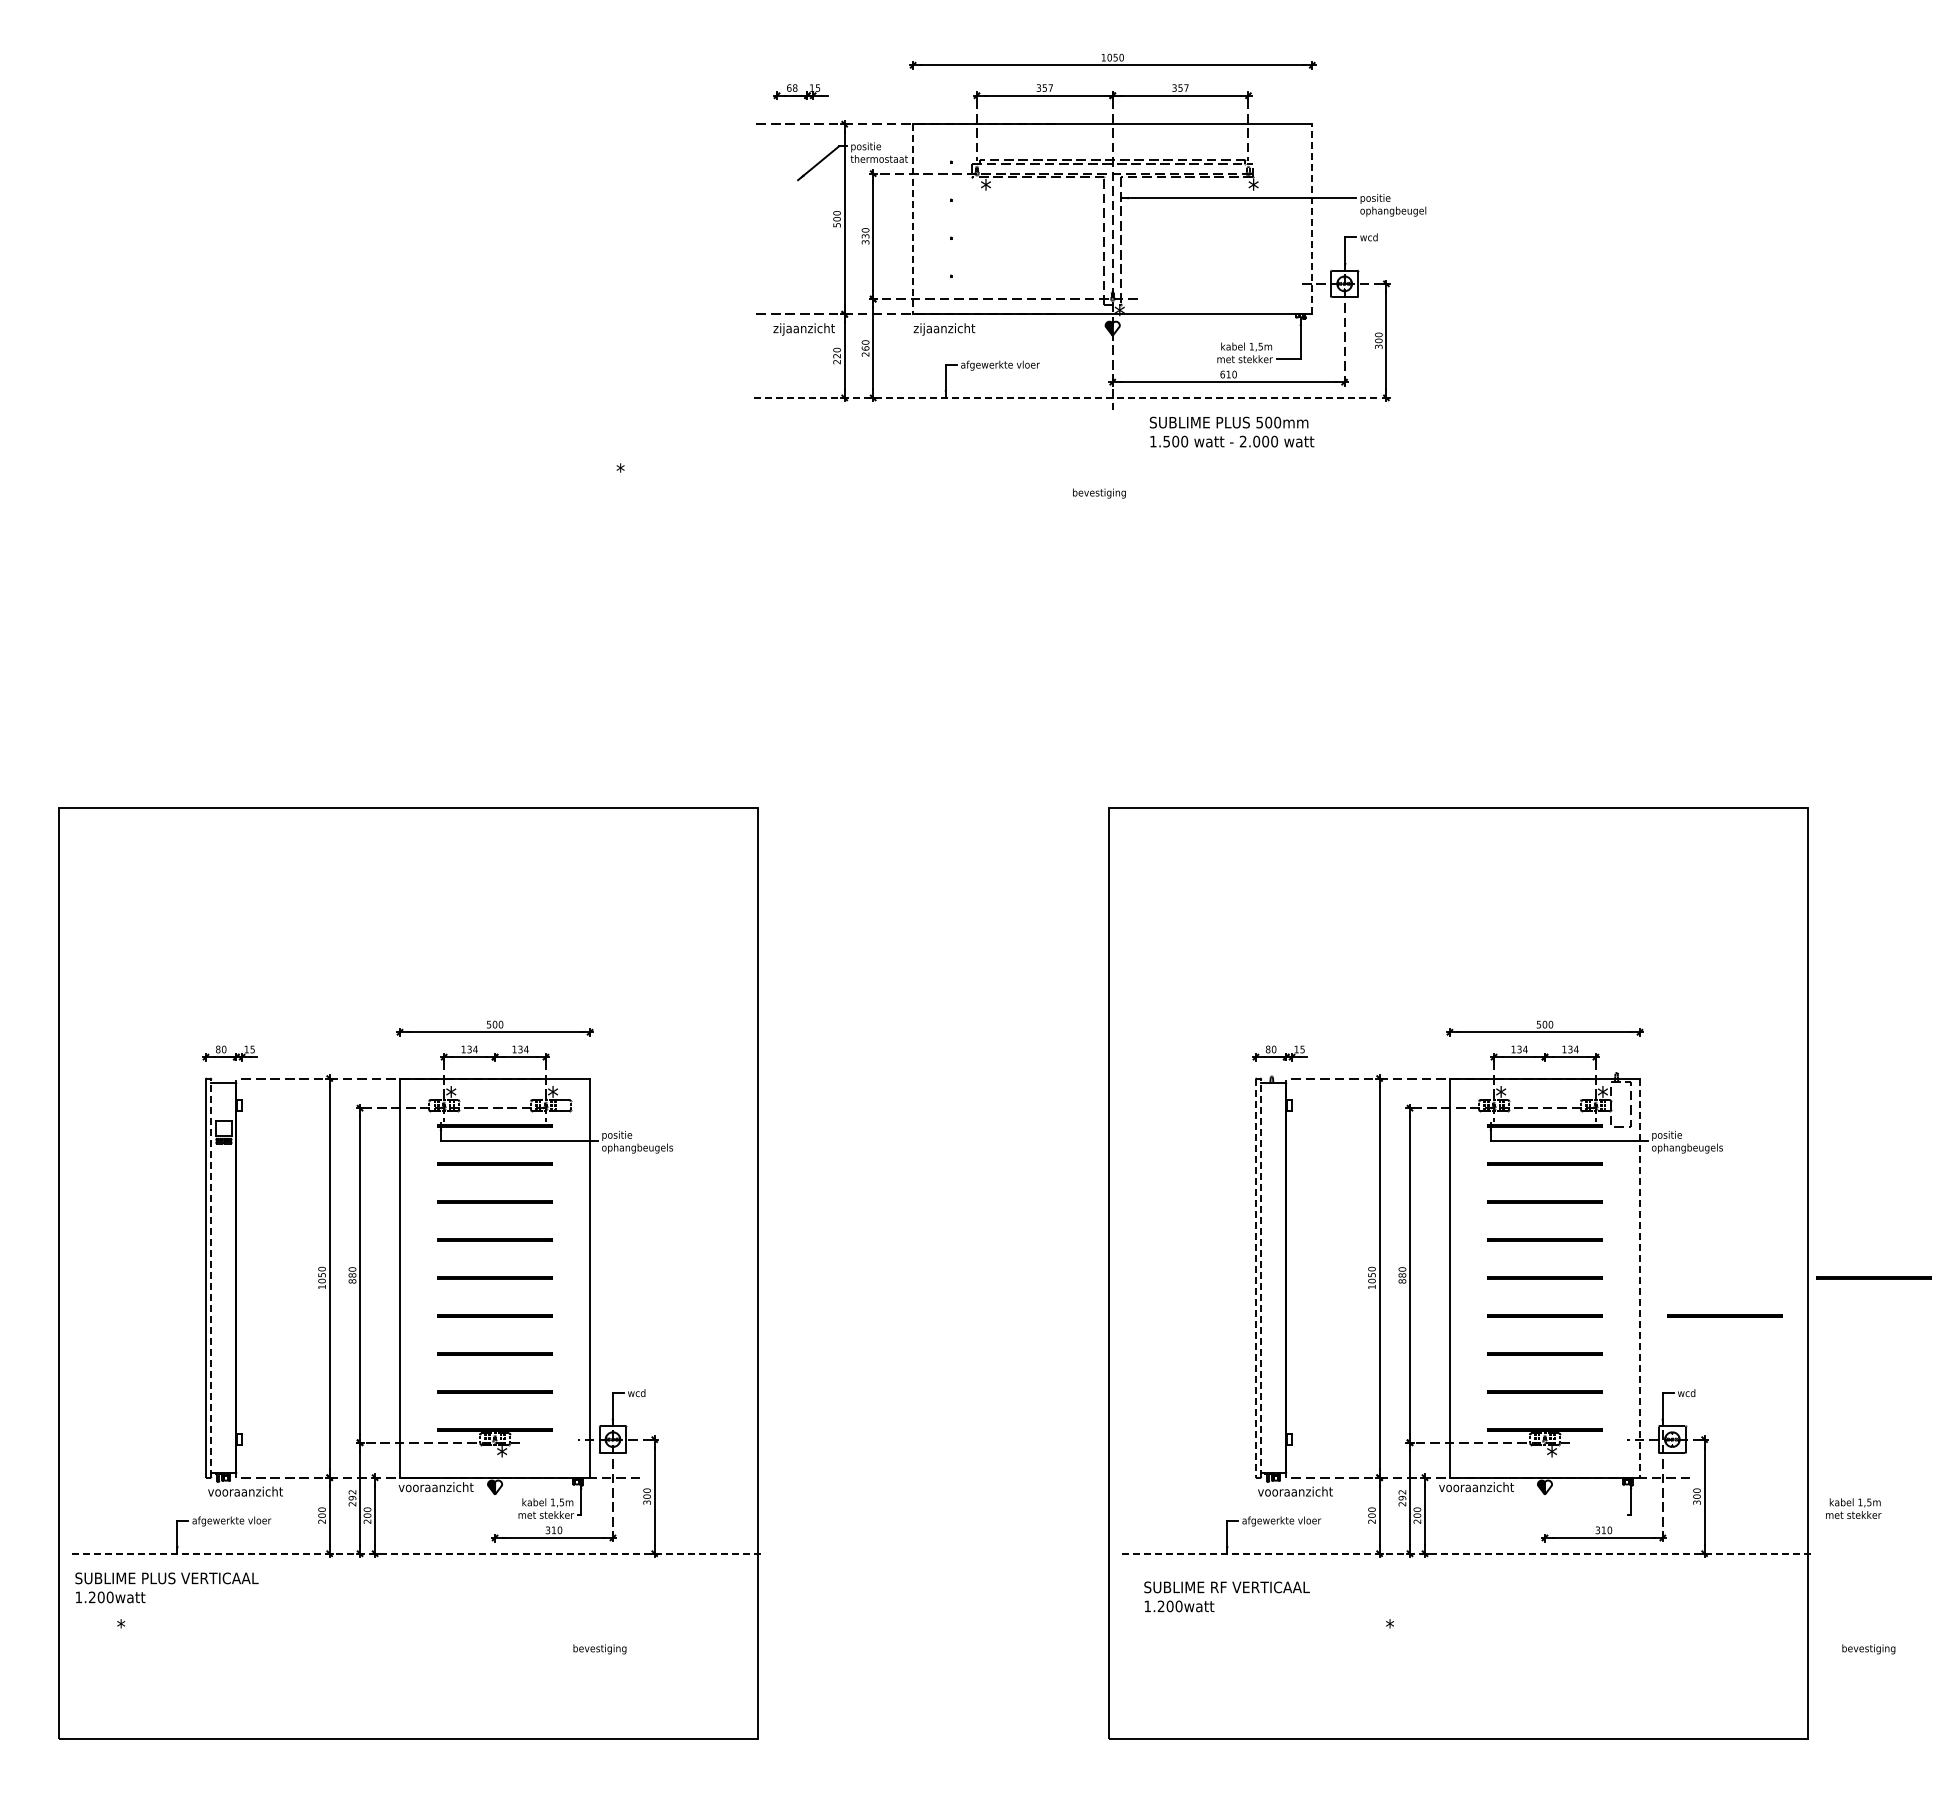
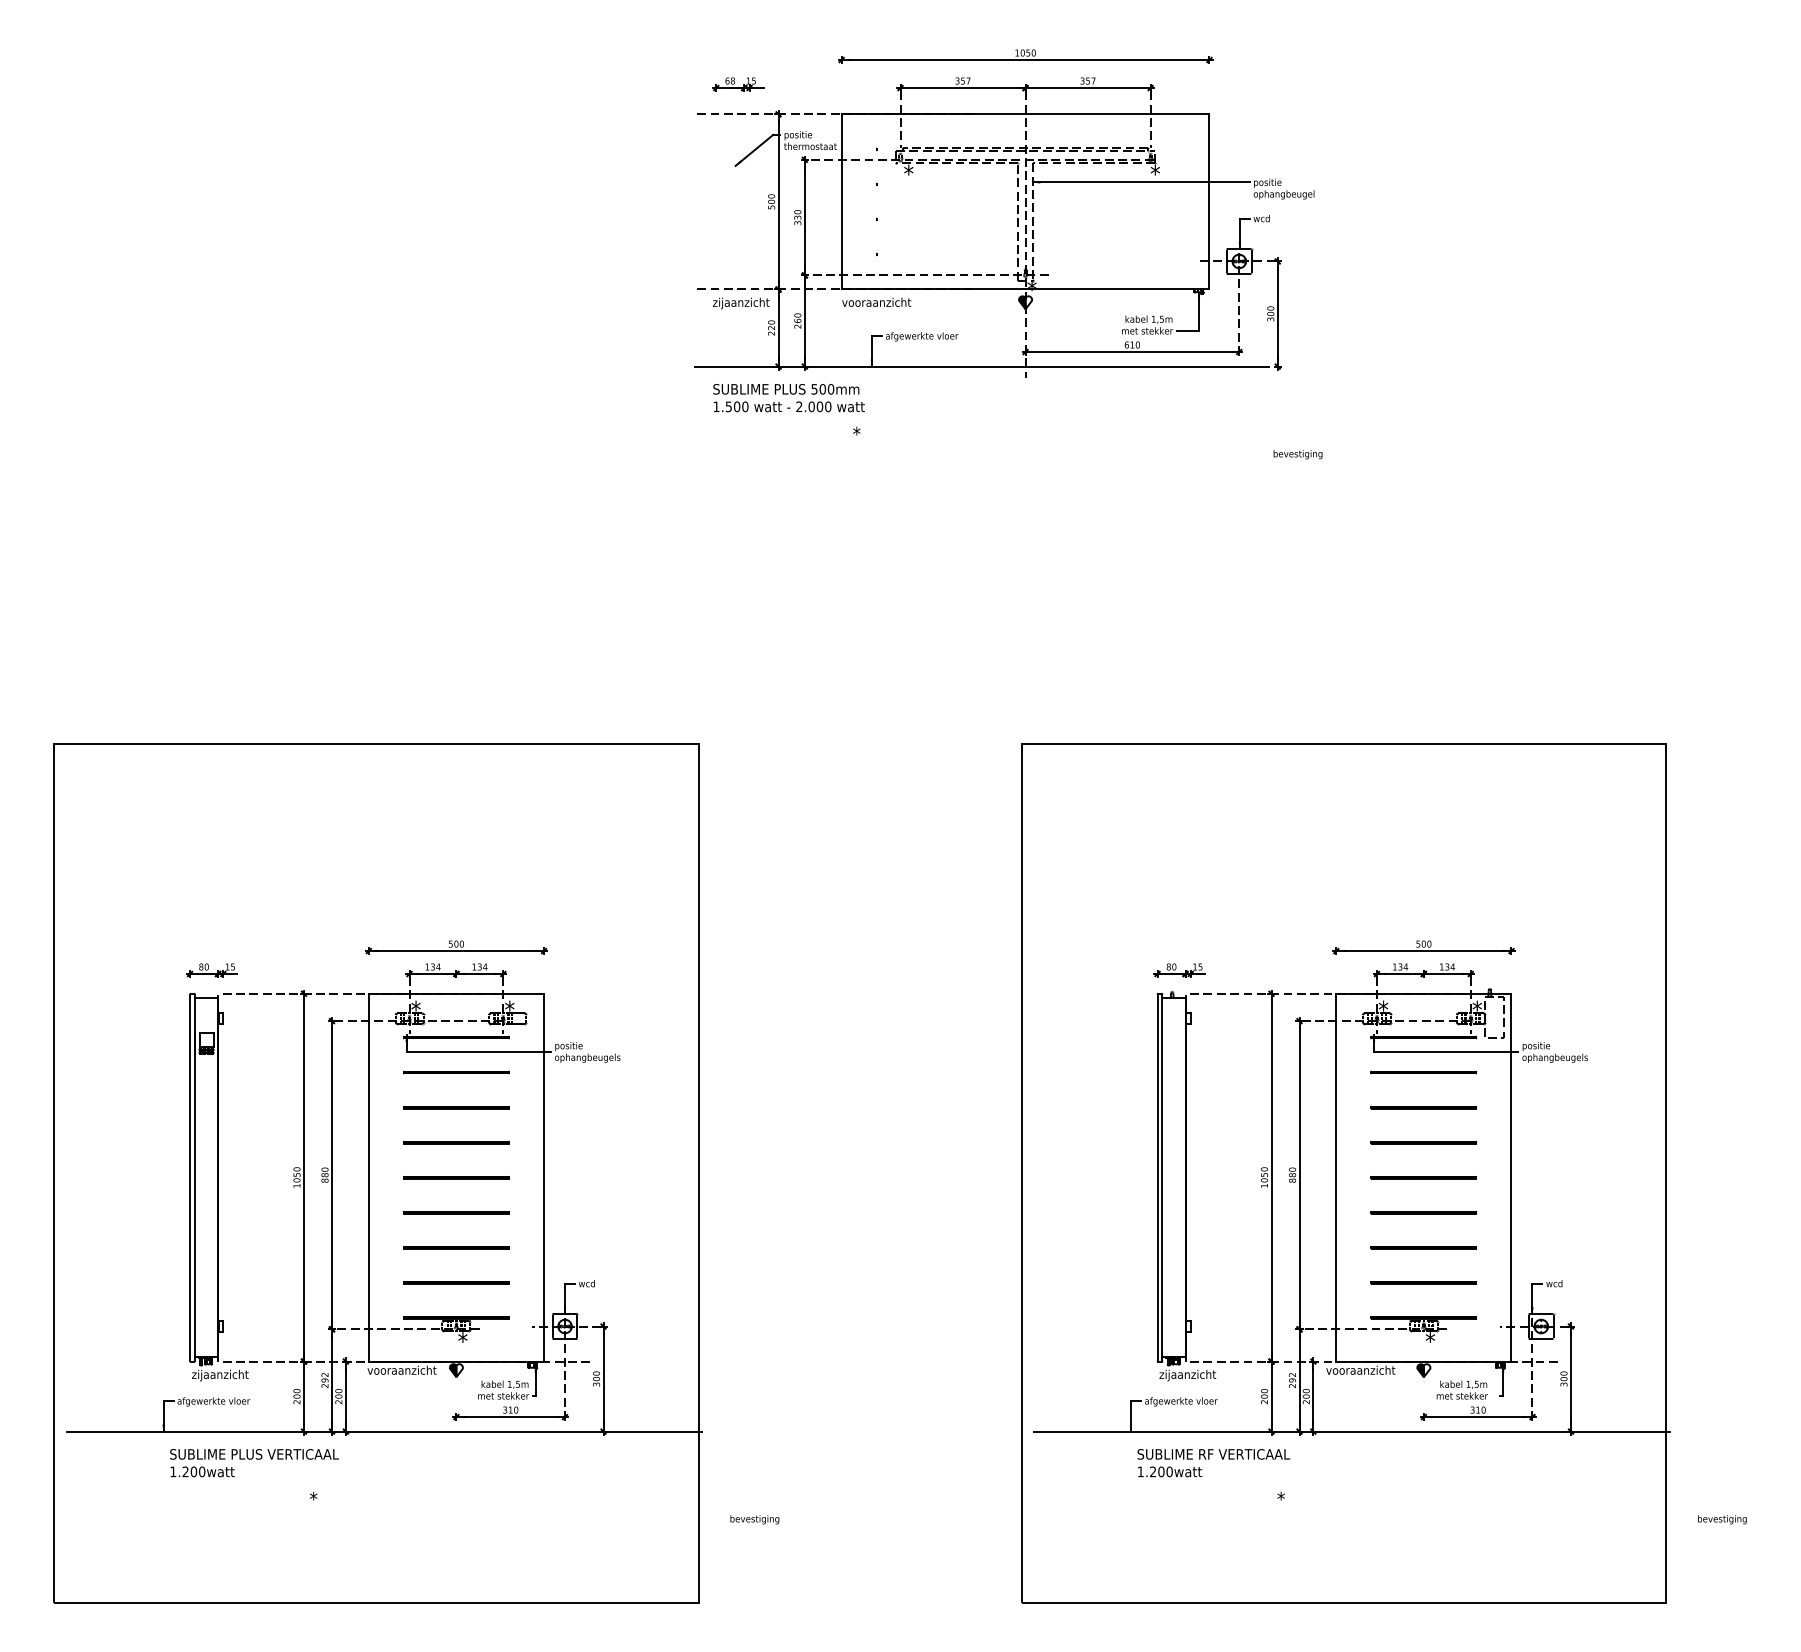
line: (1312, 218) -> (1209, 201), dashed -> solid
line: (913, 219) -> (841, 202), dashed -> solid
text: (950, 329) -> (876, 303), zijaanzicht -> vooraanzicht
line: (1065, 397) -> (982, 366), dashed -> solid
text: (1231, 431) -> (788, 397), moved
text: (870, 480) -> (1087, 442), moved
line: (1873, 1277) -> (1726, 1177), removed
line: (211, 1278) -> (195, 1178), dashed -> solid
line: (1255, 1278) -> (1157, 1178), dashed -> solid
line: (1261, 1278) -> (1162, 1178), dashed -> solid
line: (1640, 1278) -> (1511, 1178), dashed -> solid
line: (1724, 1315) -> (1589, 1212), removed
text: (245, 1492) -> (226, 1375), vooraanzicht -> zijaanzicht
text: (1295, 1492) -> (1193, 1375), vooraanzicht -> zijaanzicht
text: (1853, 1508) -> (1462, 1389), moved
line: (417, 1553) -> (384, 1431), dashed -> solid
line: (1467, 1553) -> (1352, 1431), dashed -> solid
text: (166, 1587) -> (254, 1462), moved
text: (1226, 1596) -> (1213, 1462), moved
text: (371, 1636) -> (544, 1507), moved

